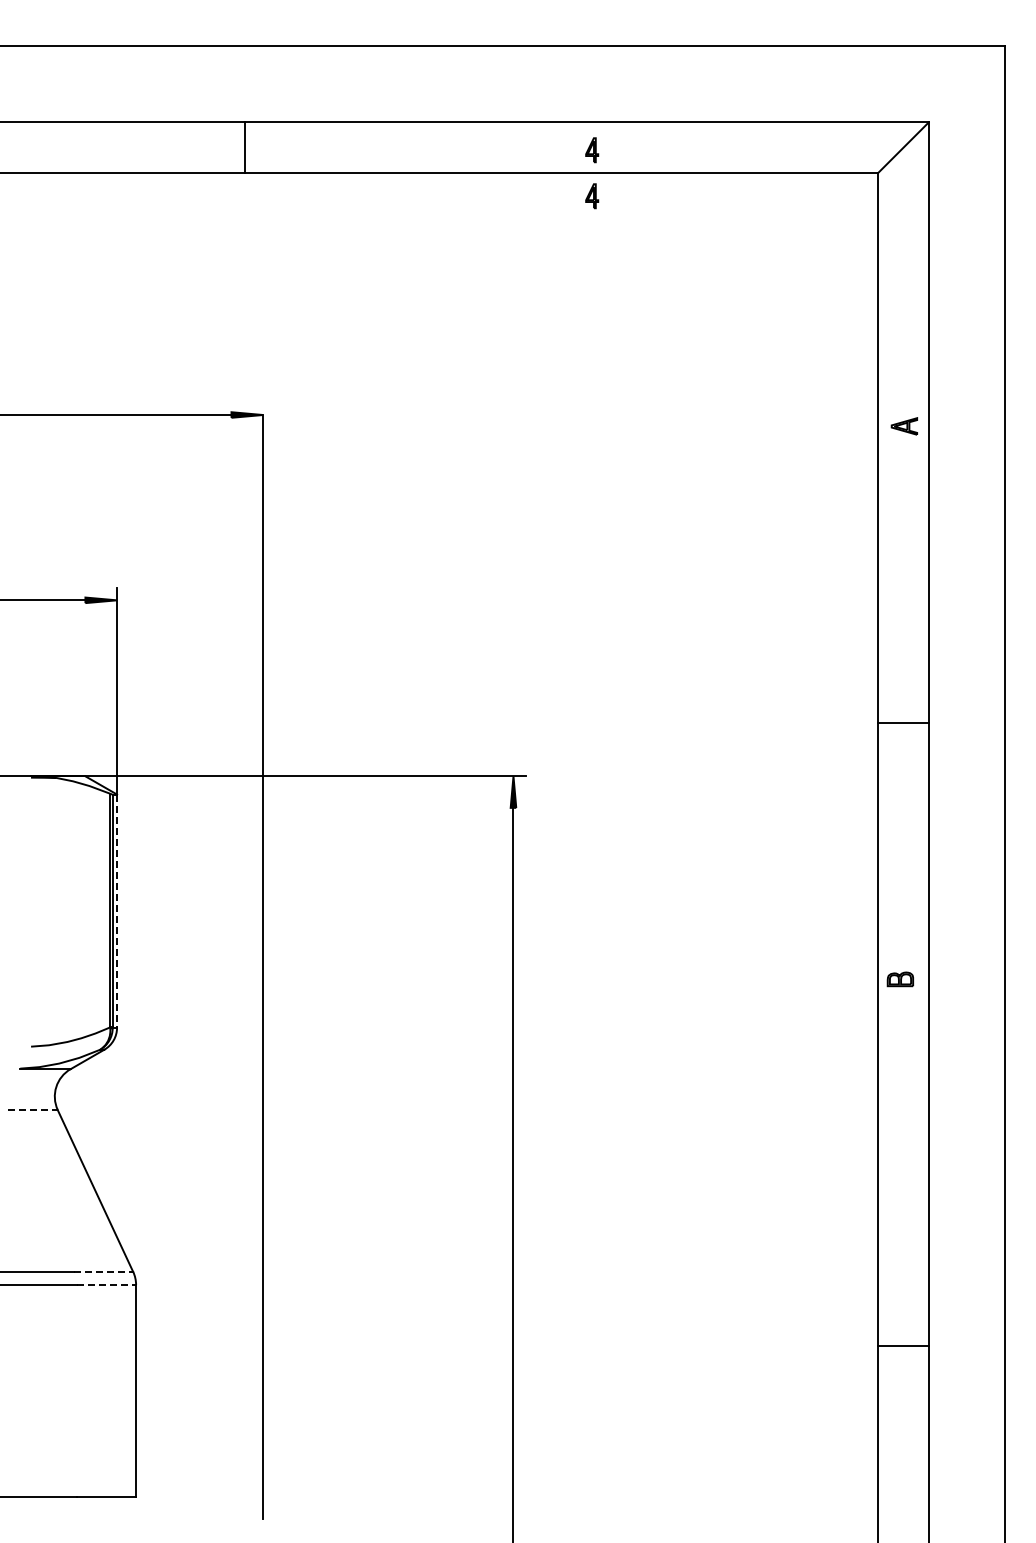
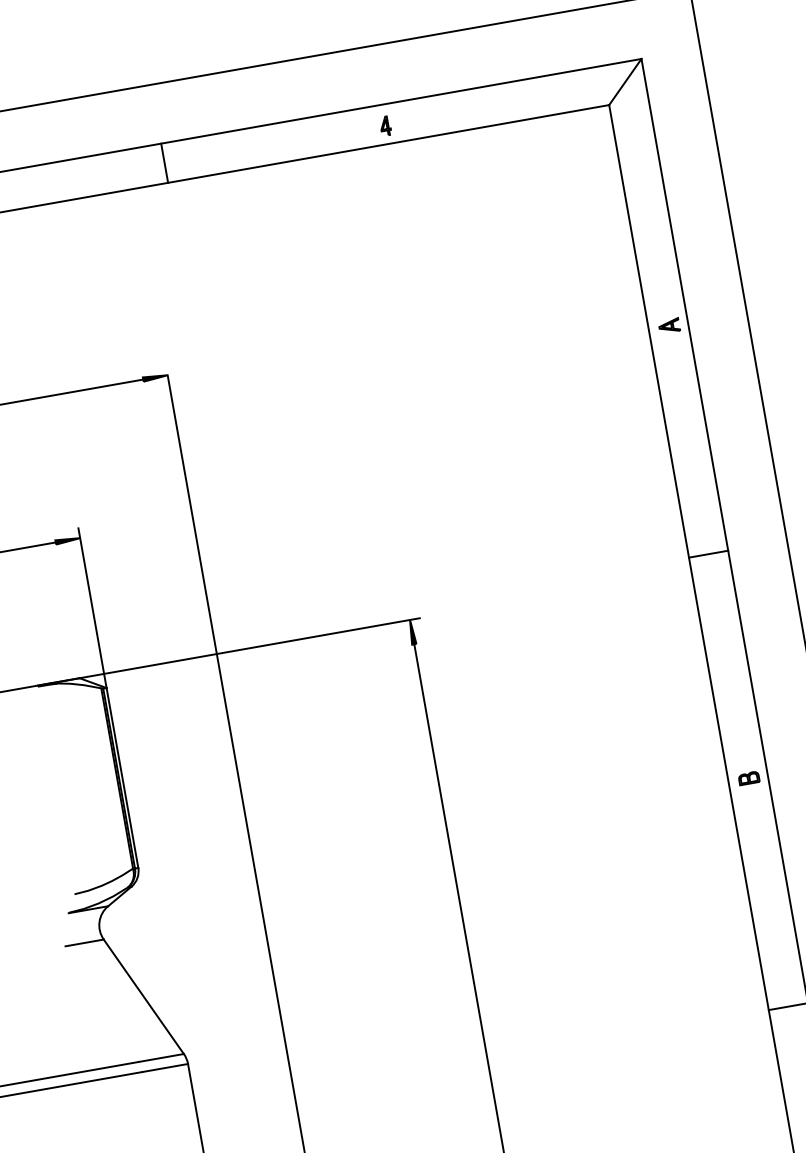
line: (245, 147) -> (164, 162), moved
part: (592, 196) -> (392, 161), removed
part: (903, 426) -> (668, 326), moved
line: (902, 722) -> (707, 554), moved
line: (117, 911) -> (122, 778), dashed -> solid
part: (899, 979) -> (748, 778), moved
line: (32, 1110) -> (84, 943), dashed -> solid
line: (104, 1271) -> (161, 1057), dashed -> solid
line: (106, 1285) -> (165, 1068), dashed -> solid

